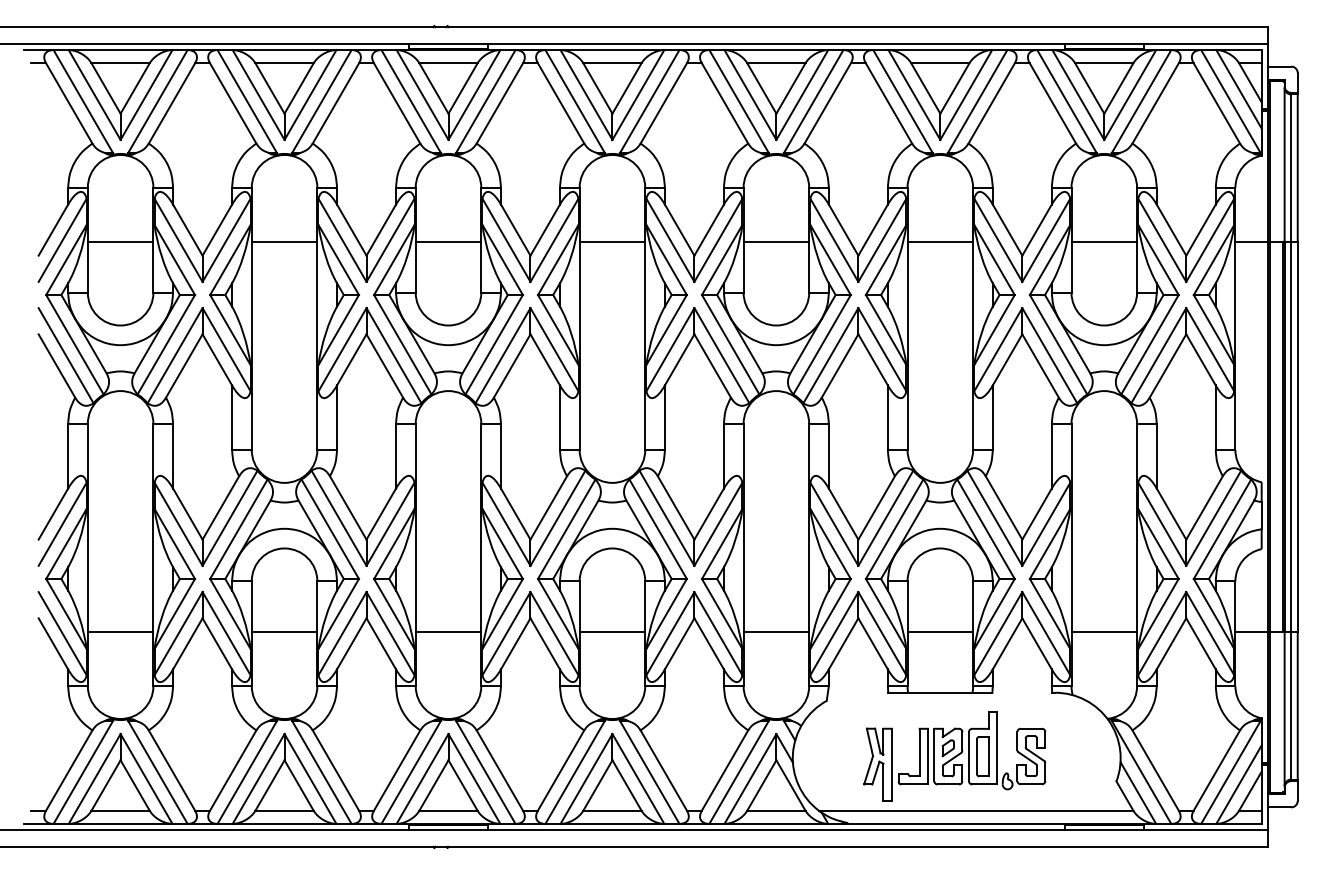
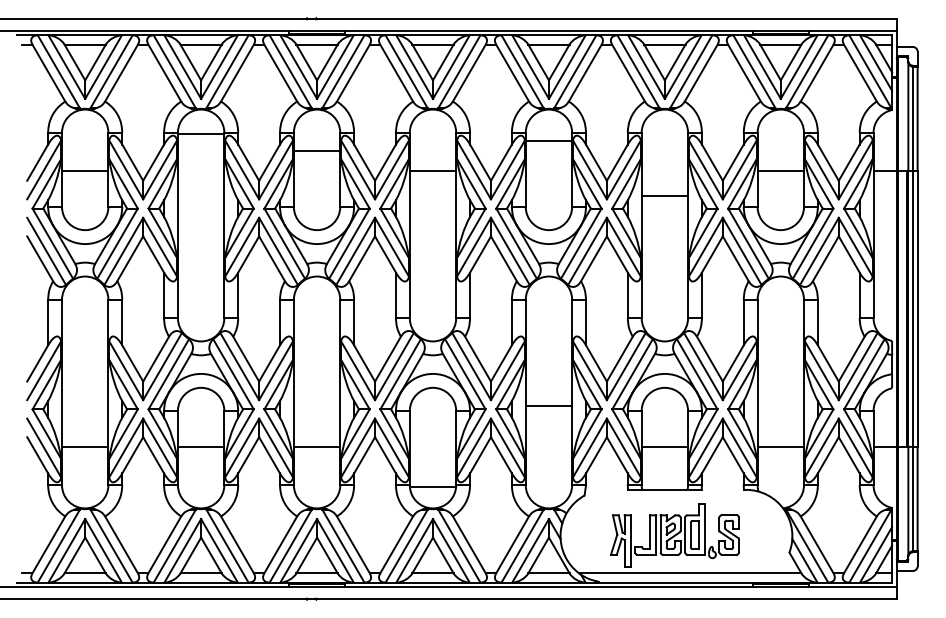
line: (283, 242) -> (200, 134), moved
line: (447, 242) -> (316, 151), moved
line: (775, 242) -> (548, 141), moved
line: (939, 242) -> (664, 196), moved
line: (611, 631) -> (432, 486), moved
line: (775, 631) -> (548, 405), moved

